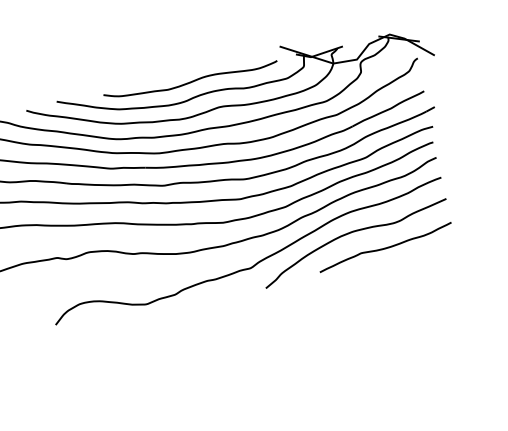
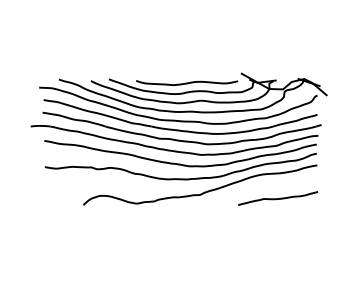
curve: (350, 234) -> (259, 187), removed

